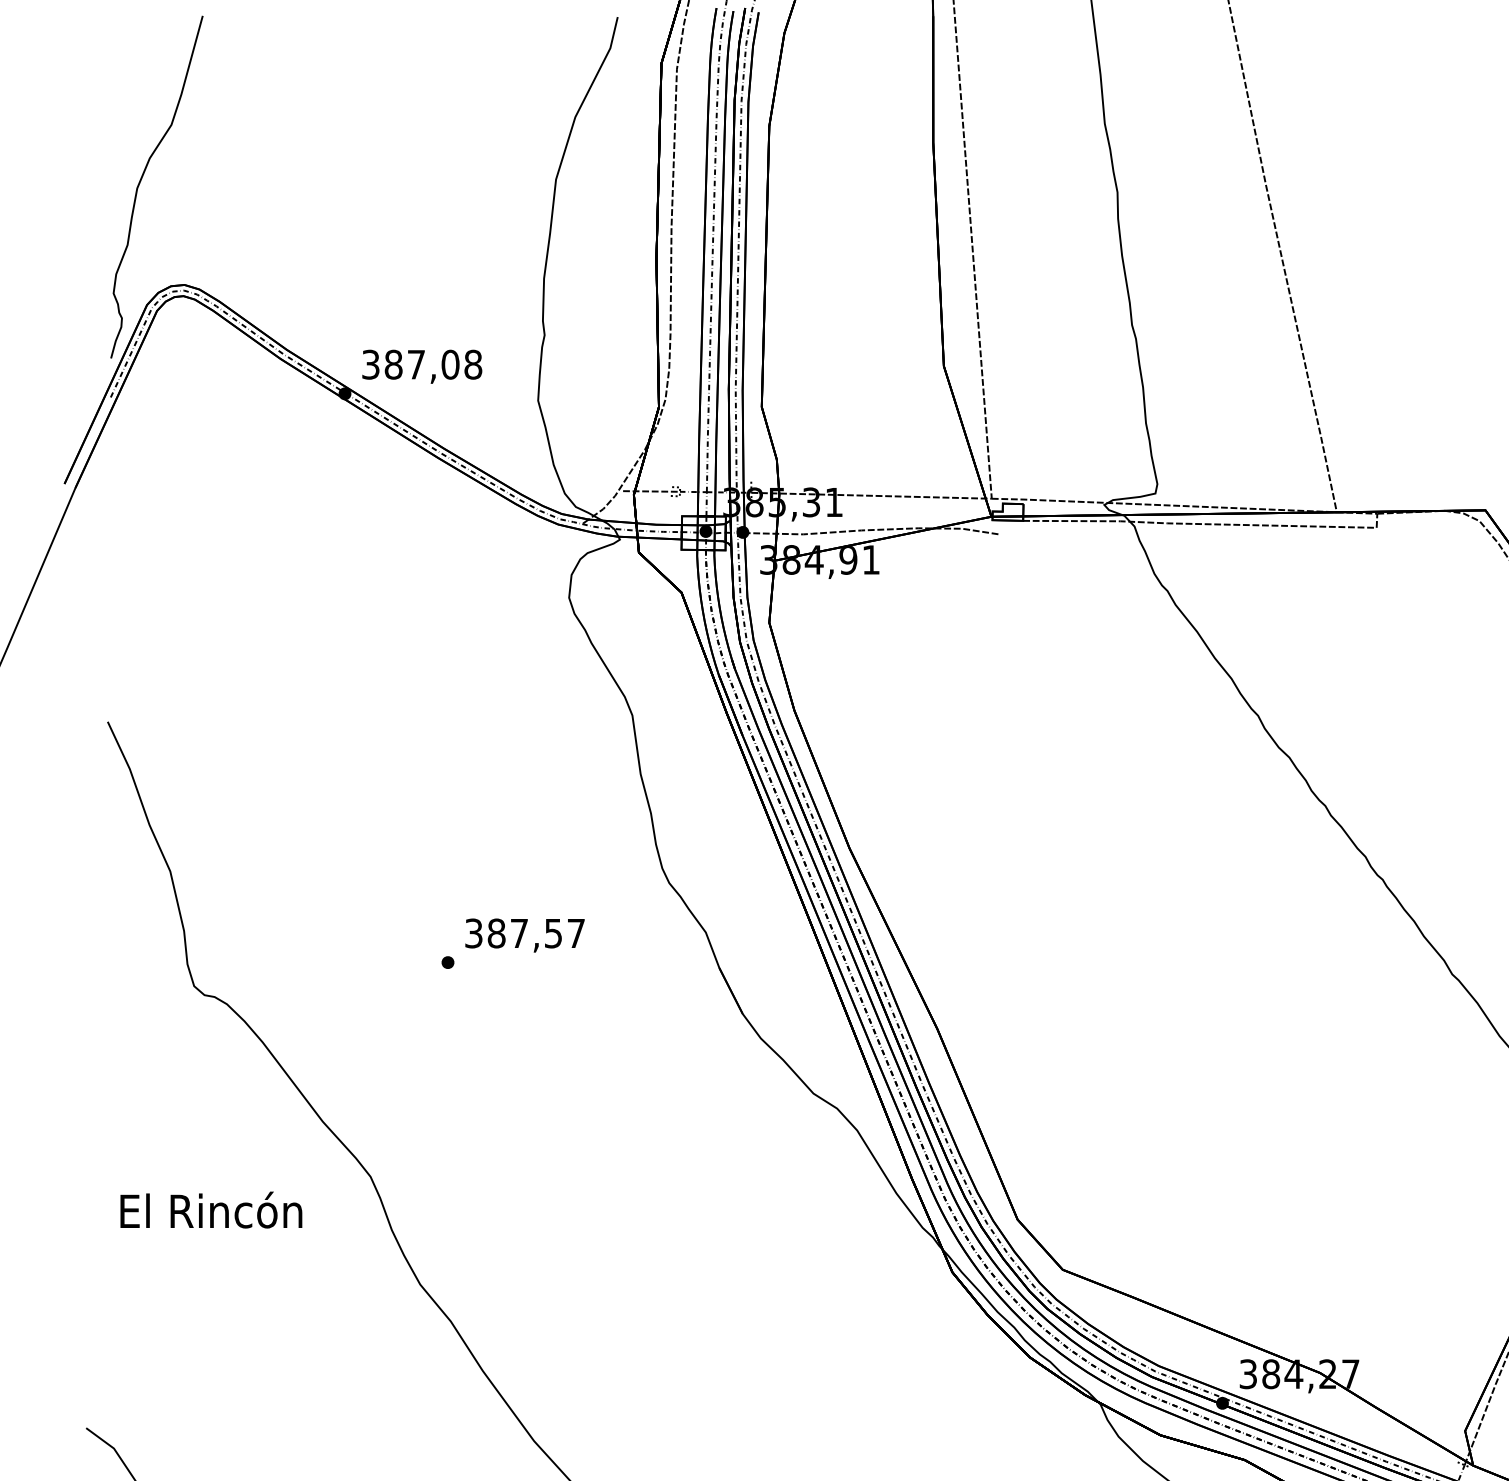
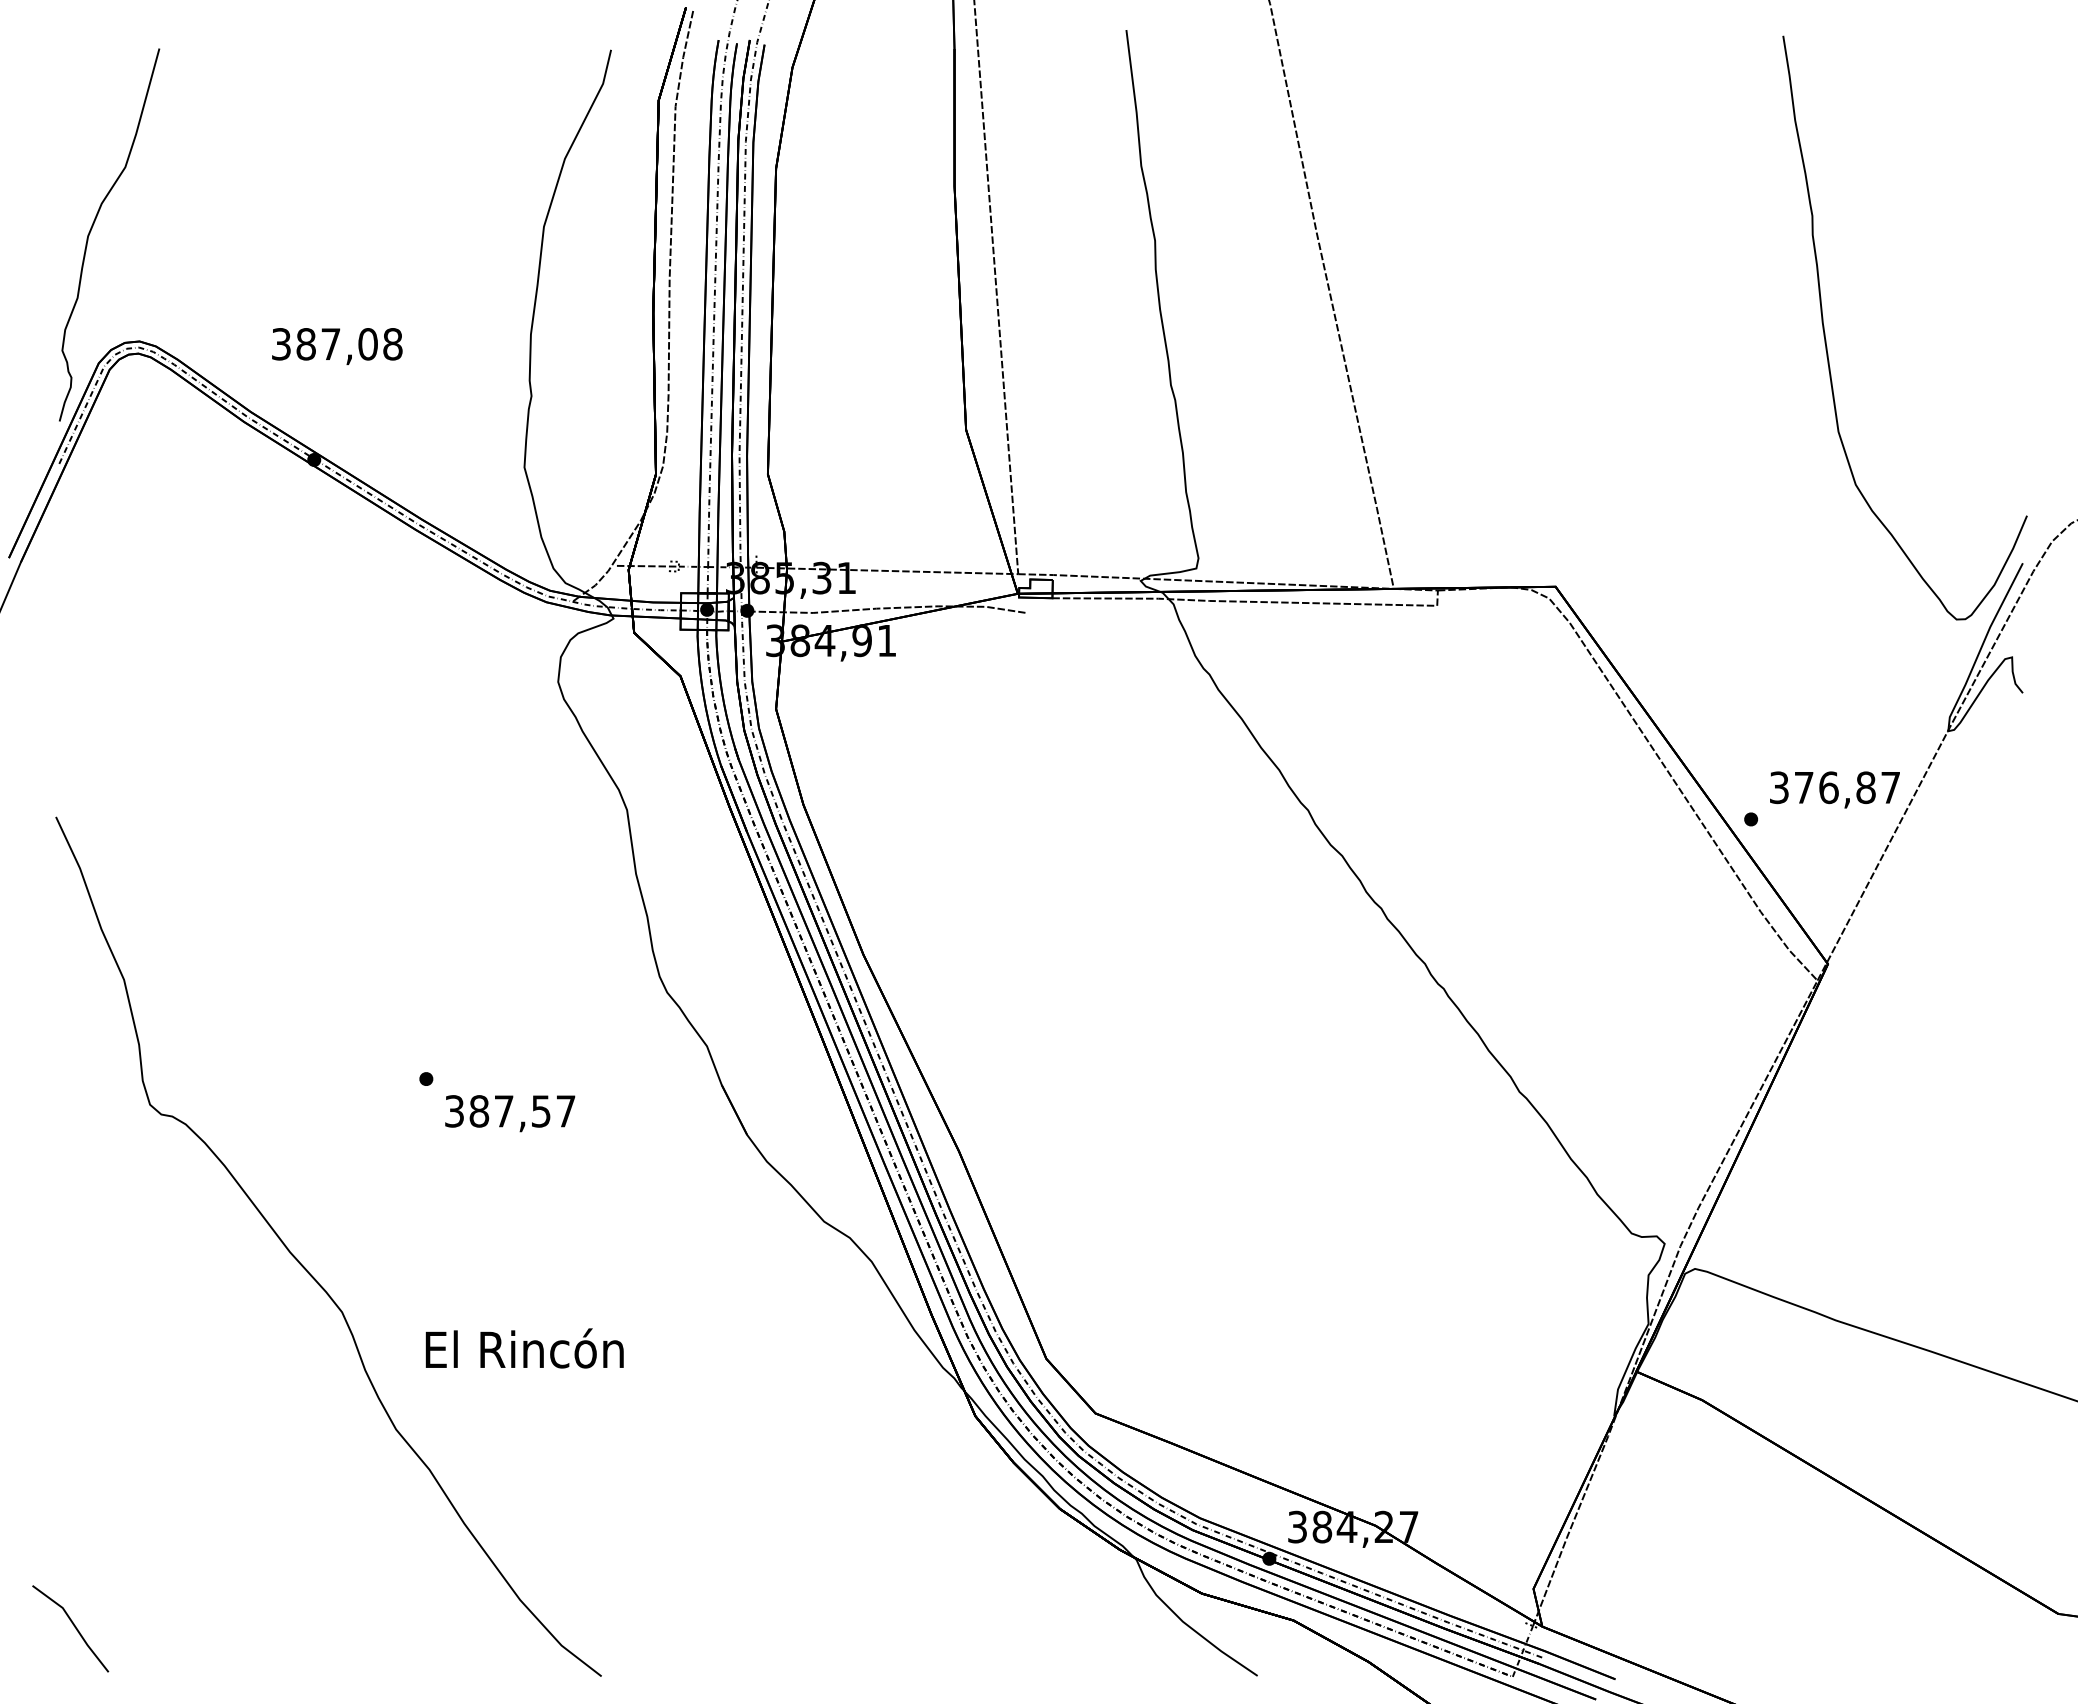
text: (422, 366) -> (337, 346), moved
text: (525, 935) -> (510, 1113), moved
text: (211, 1210) -> (524, 1348), moved

